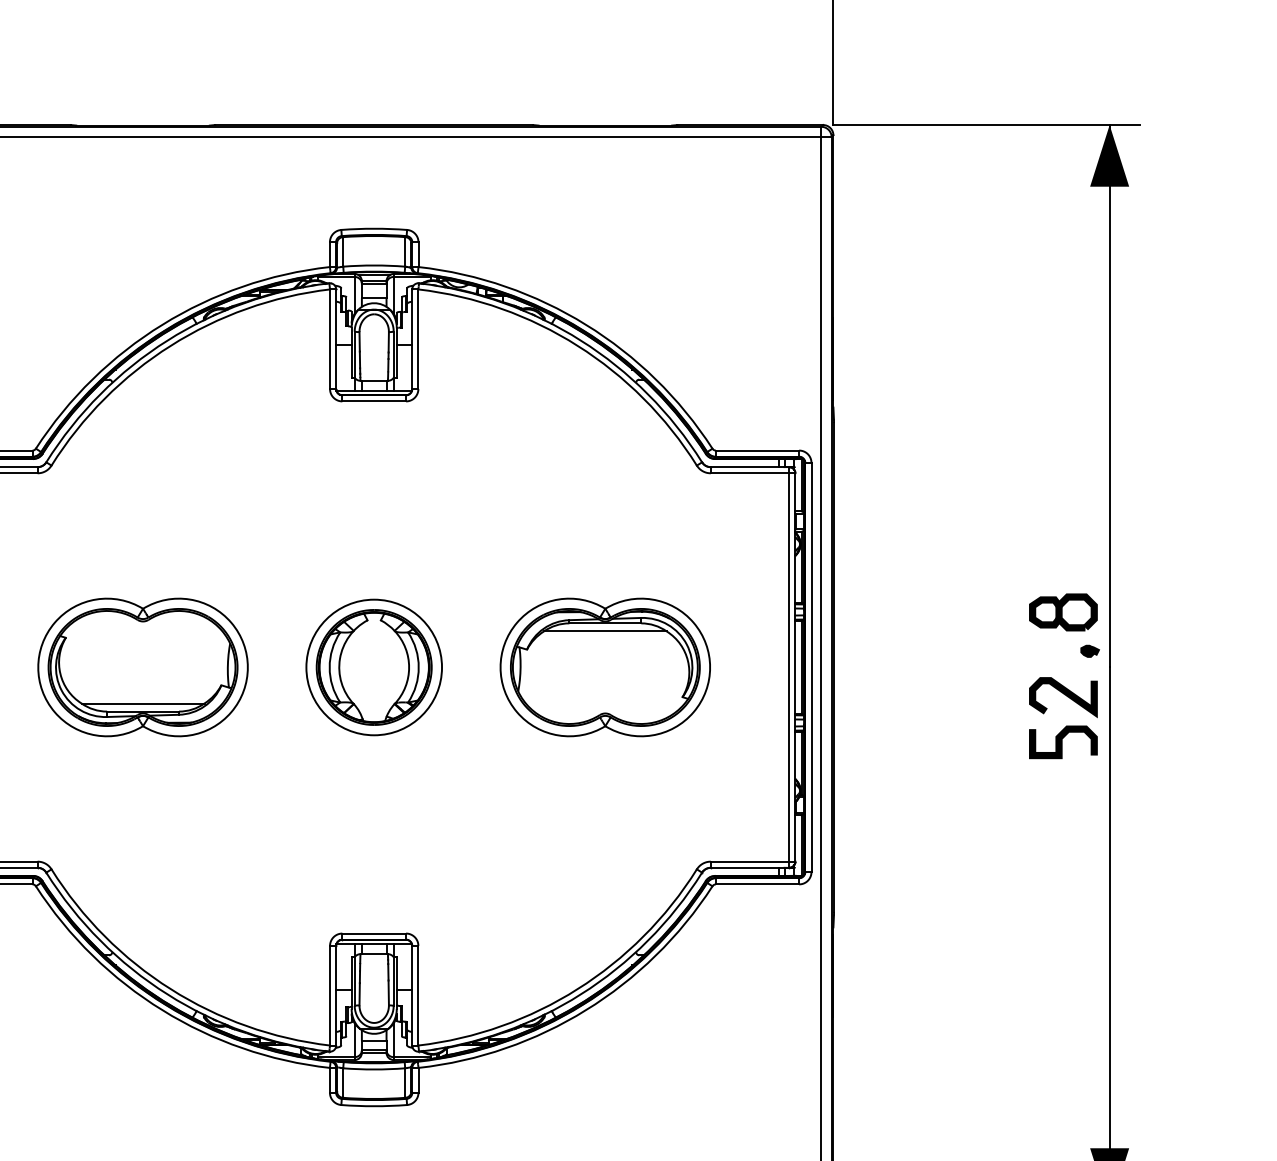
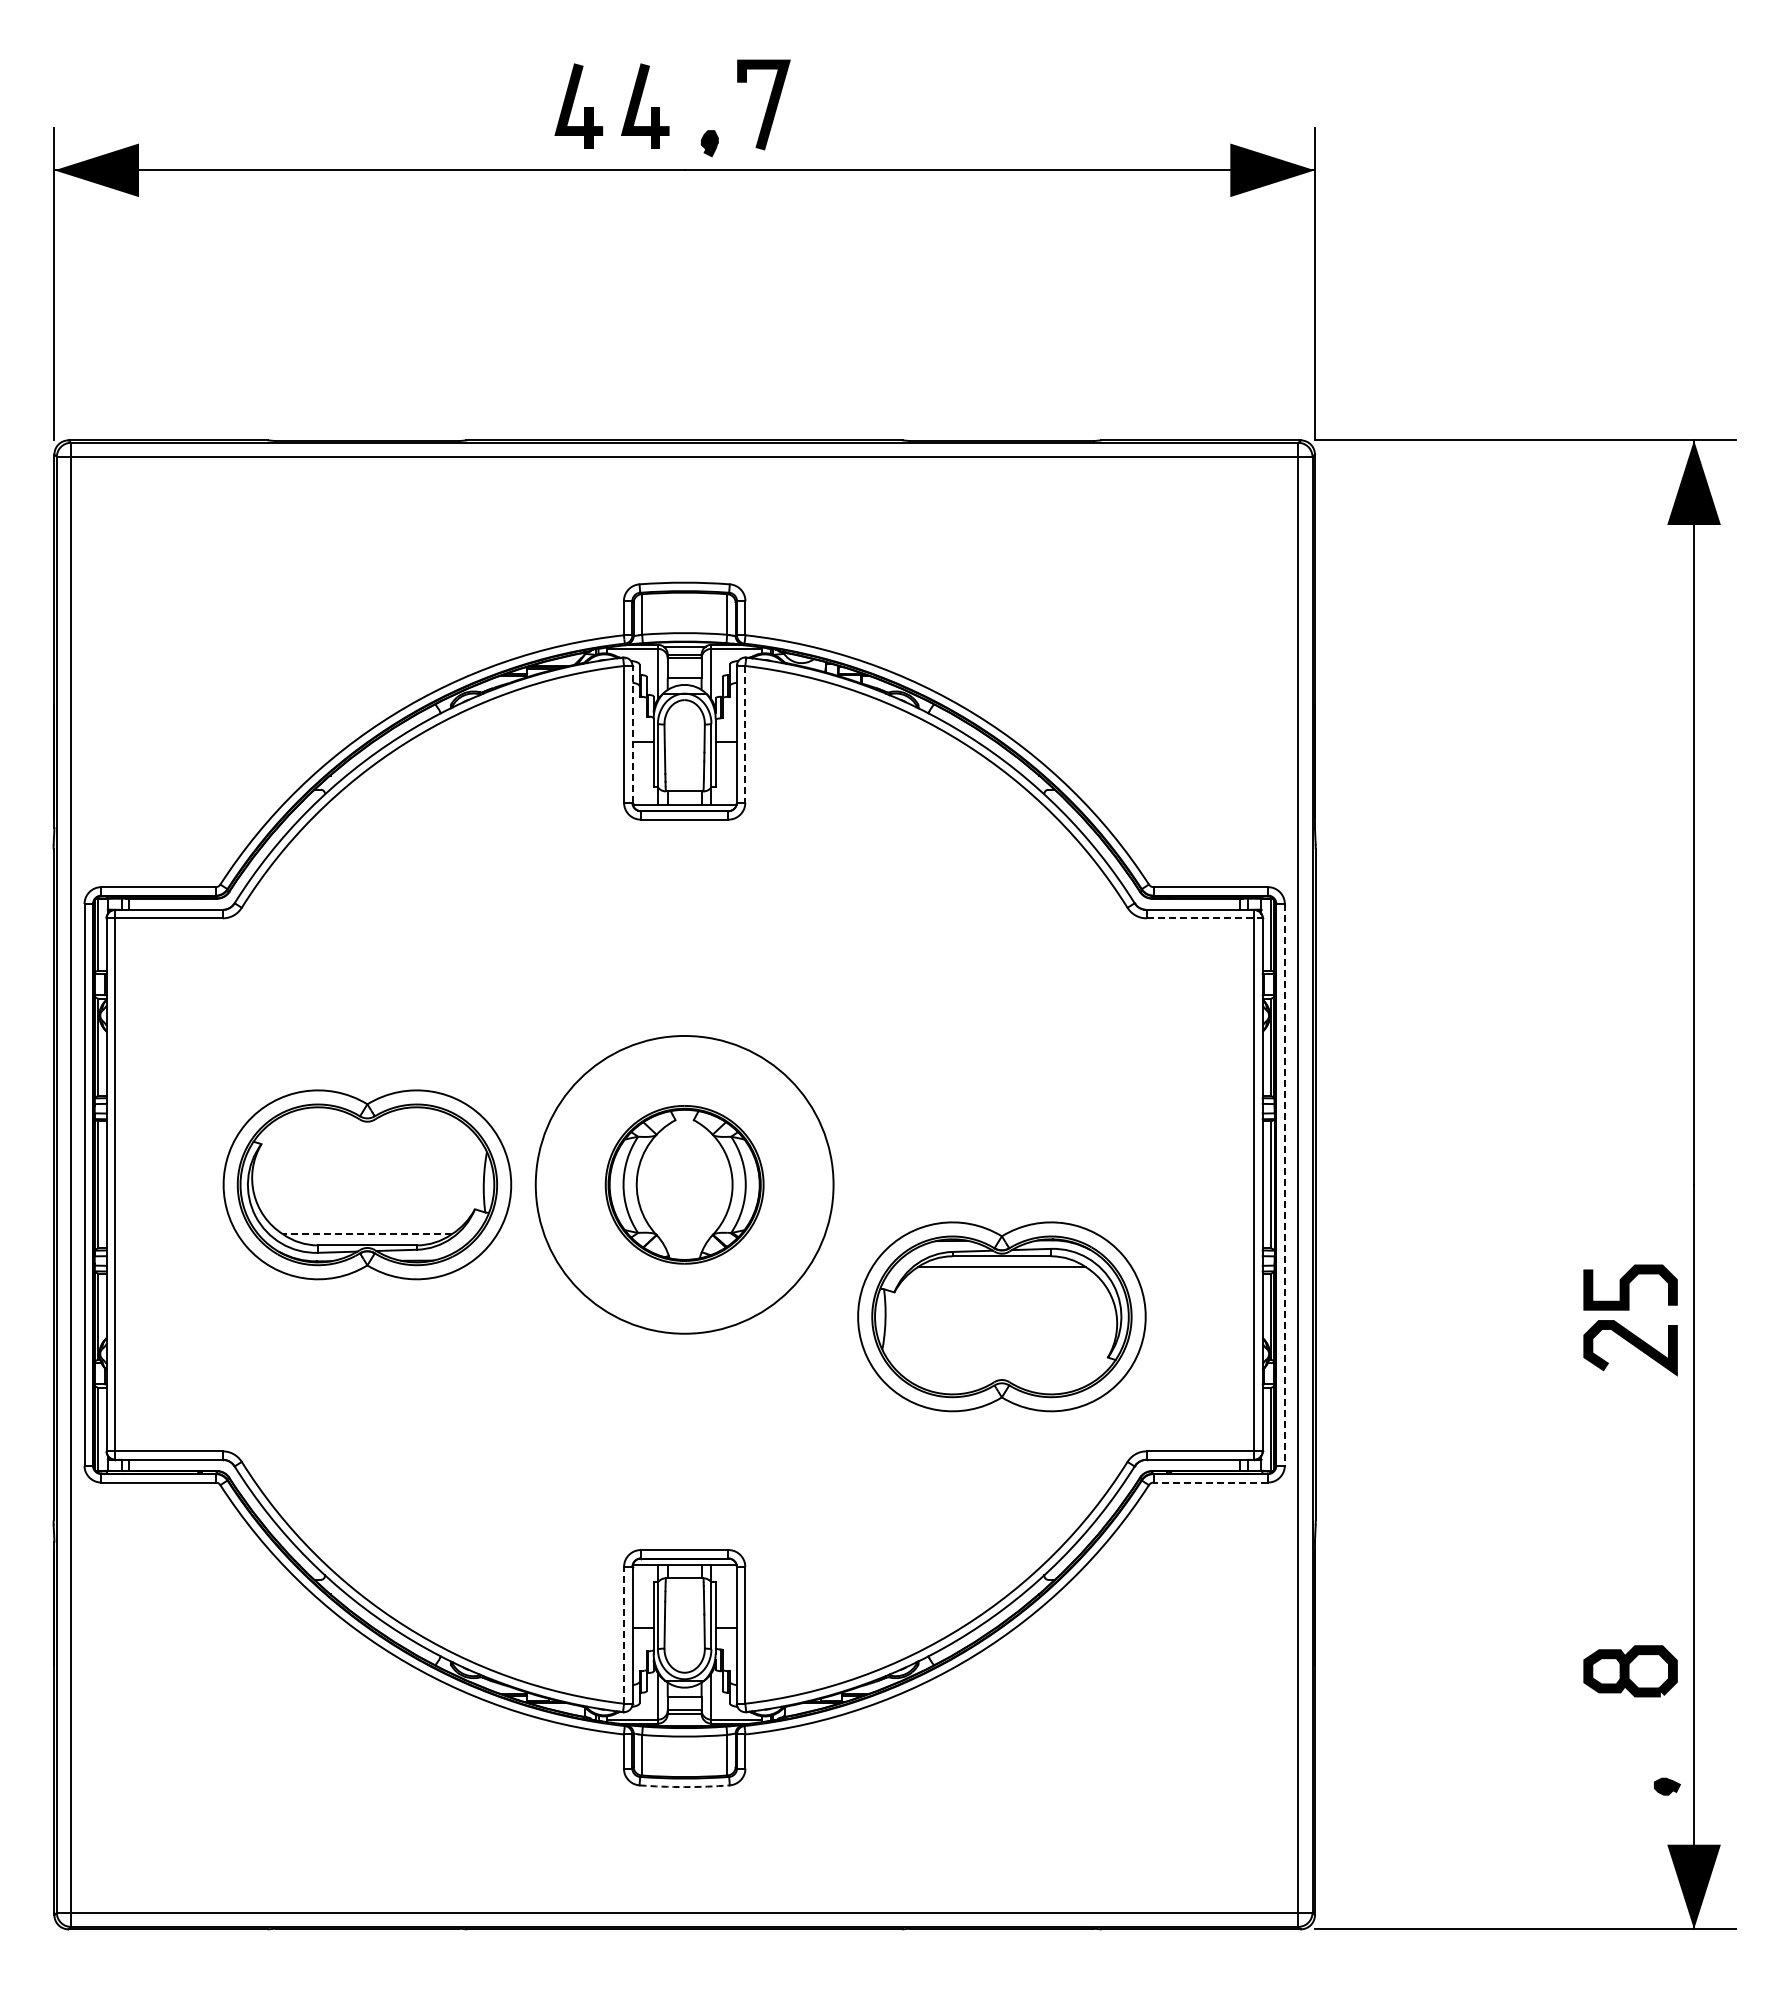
line: (336, 338) -> (632, 733), solid -> dashed
line: (418, 339) -> (745, 734), solid -> dashed
line: (753, 473) -> (1205, 918), solid -> dashed
part: (1063, 612) -> (1630, 1671), moved
part: (1090, 651) -> (1667, 1786), moved
circle: (374, 667) -> (684, 1184), size x1.6
part: (605, 667) -> (1001, 1316), moved
line: (811, 667) -> (1284, 1184), solid -> dashed
curve: (1064, 694) -> (1631, 1344), moved
line: (142, 703) -> (366, 1234), solid -> dashed
line: (757, 884) -> (1210, 1482), solid -> dashed
line: (330, 995) -> (624, 1634), solid -> dashed
arc: (374, 1106) -> (684, 1787), solid -> dashed

